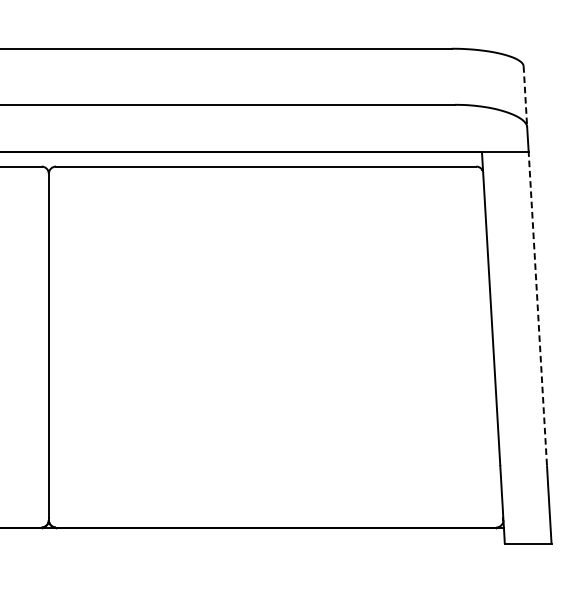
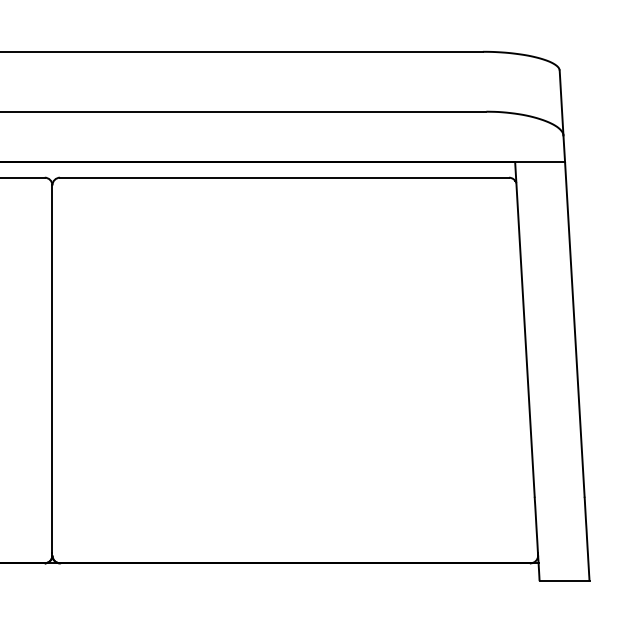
line: (525, 96) -> (561, 102), dashed -> solid
line: (537, 308) -> (574, 329), dashed -> solid

